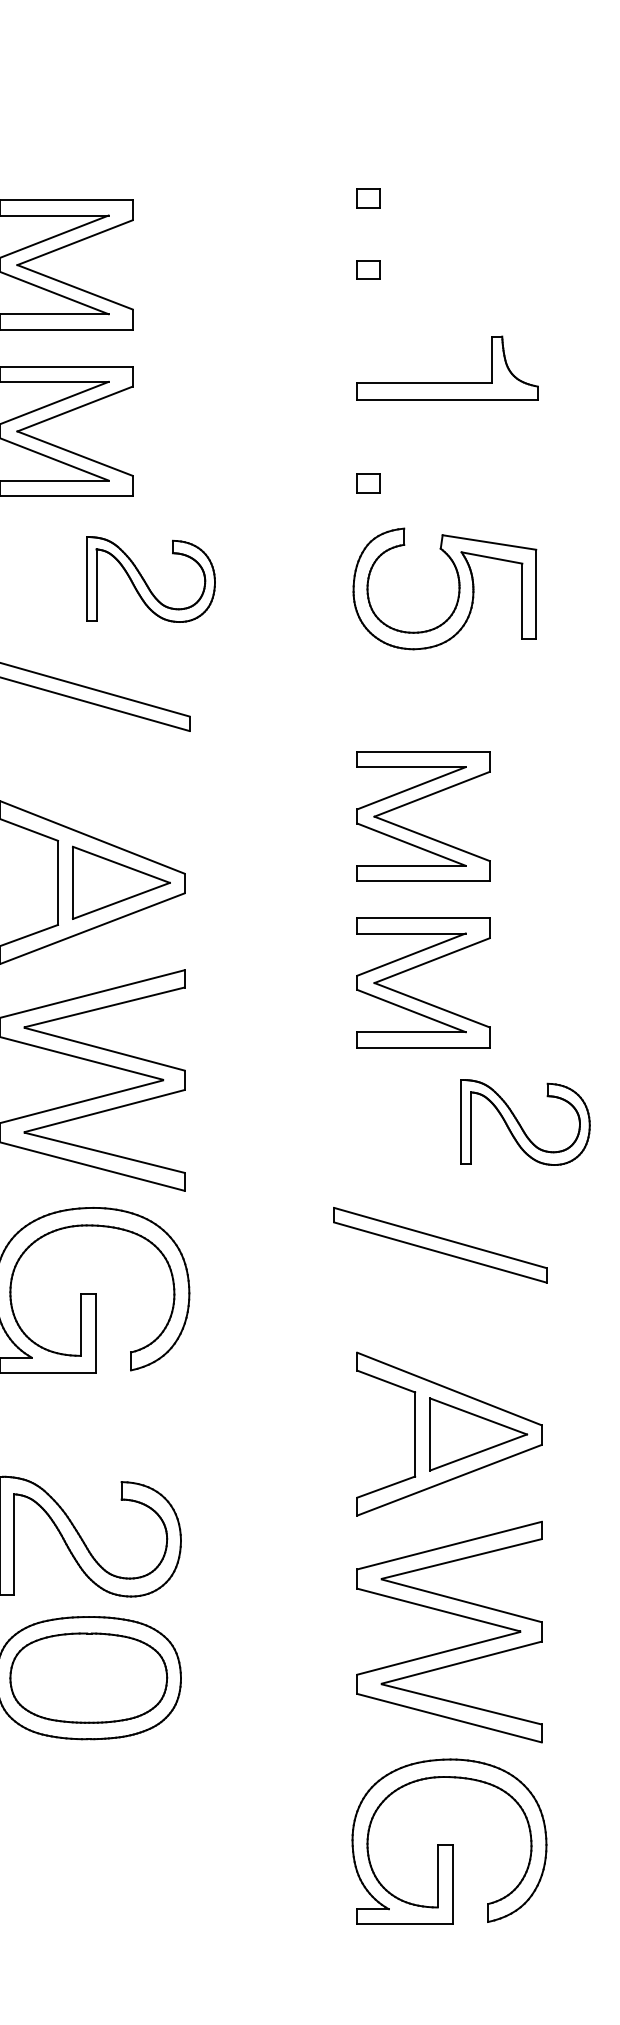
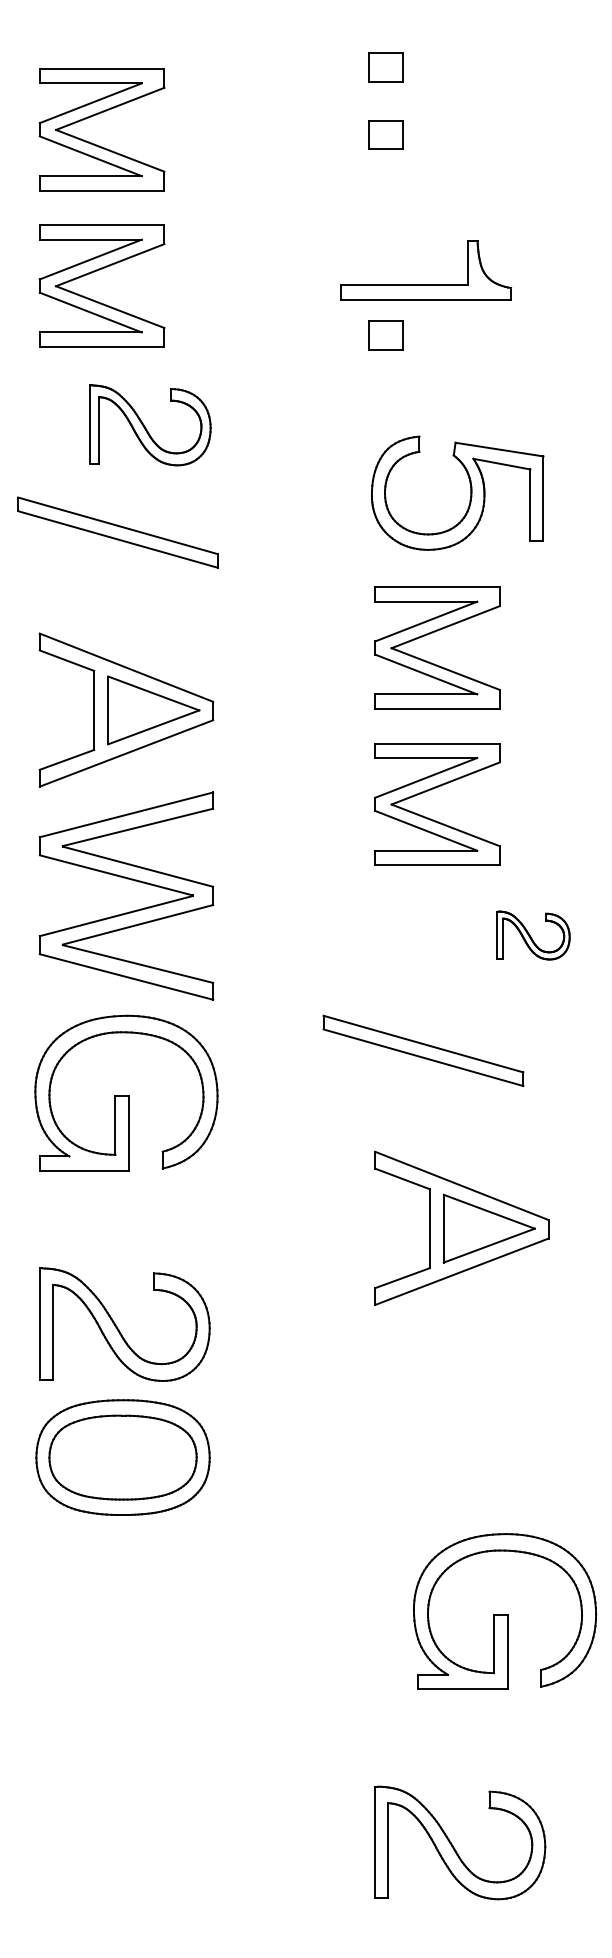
part: (368, 198) -> (385, 67), size x1.6
part: (368, 269) -> (385, 134), size x1.6
part: (446, 382) -> (425, 284), moved
part: (368, 483) -> (385, 335), size x1.6
part: (150, 579) -> (150, 425), moved
part: (458, 588) -> (470, 492), moved
part: (525, 1122) -> (533, 935), size x0.6
part: (440, 1244) -> (423, 1050), moved
part: (453, 1615) -> (465, 1398), removed
part: (450, 1841) -> (505, 1611), moved

